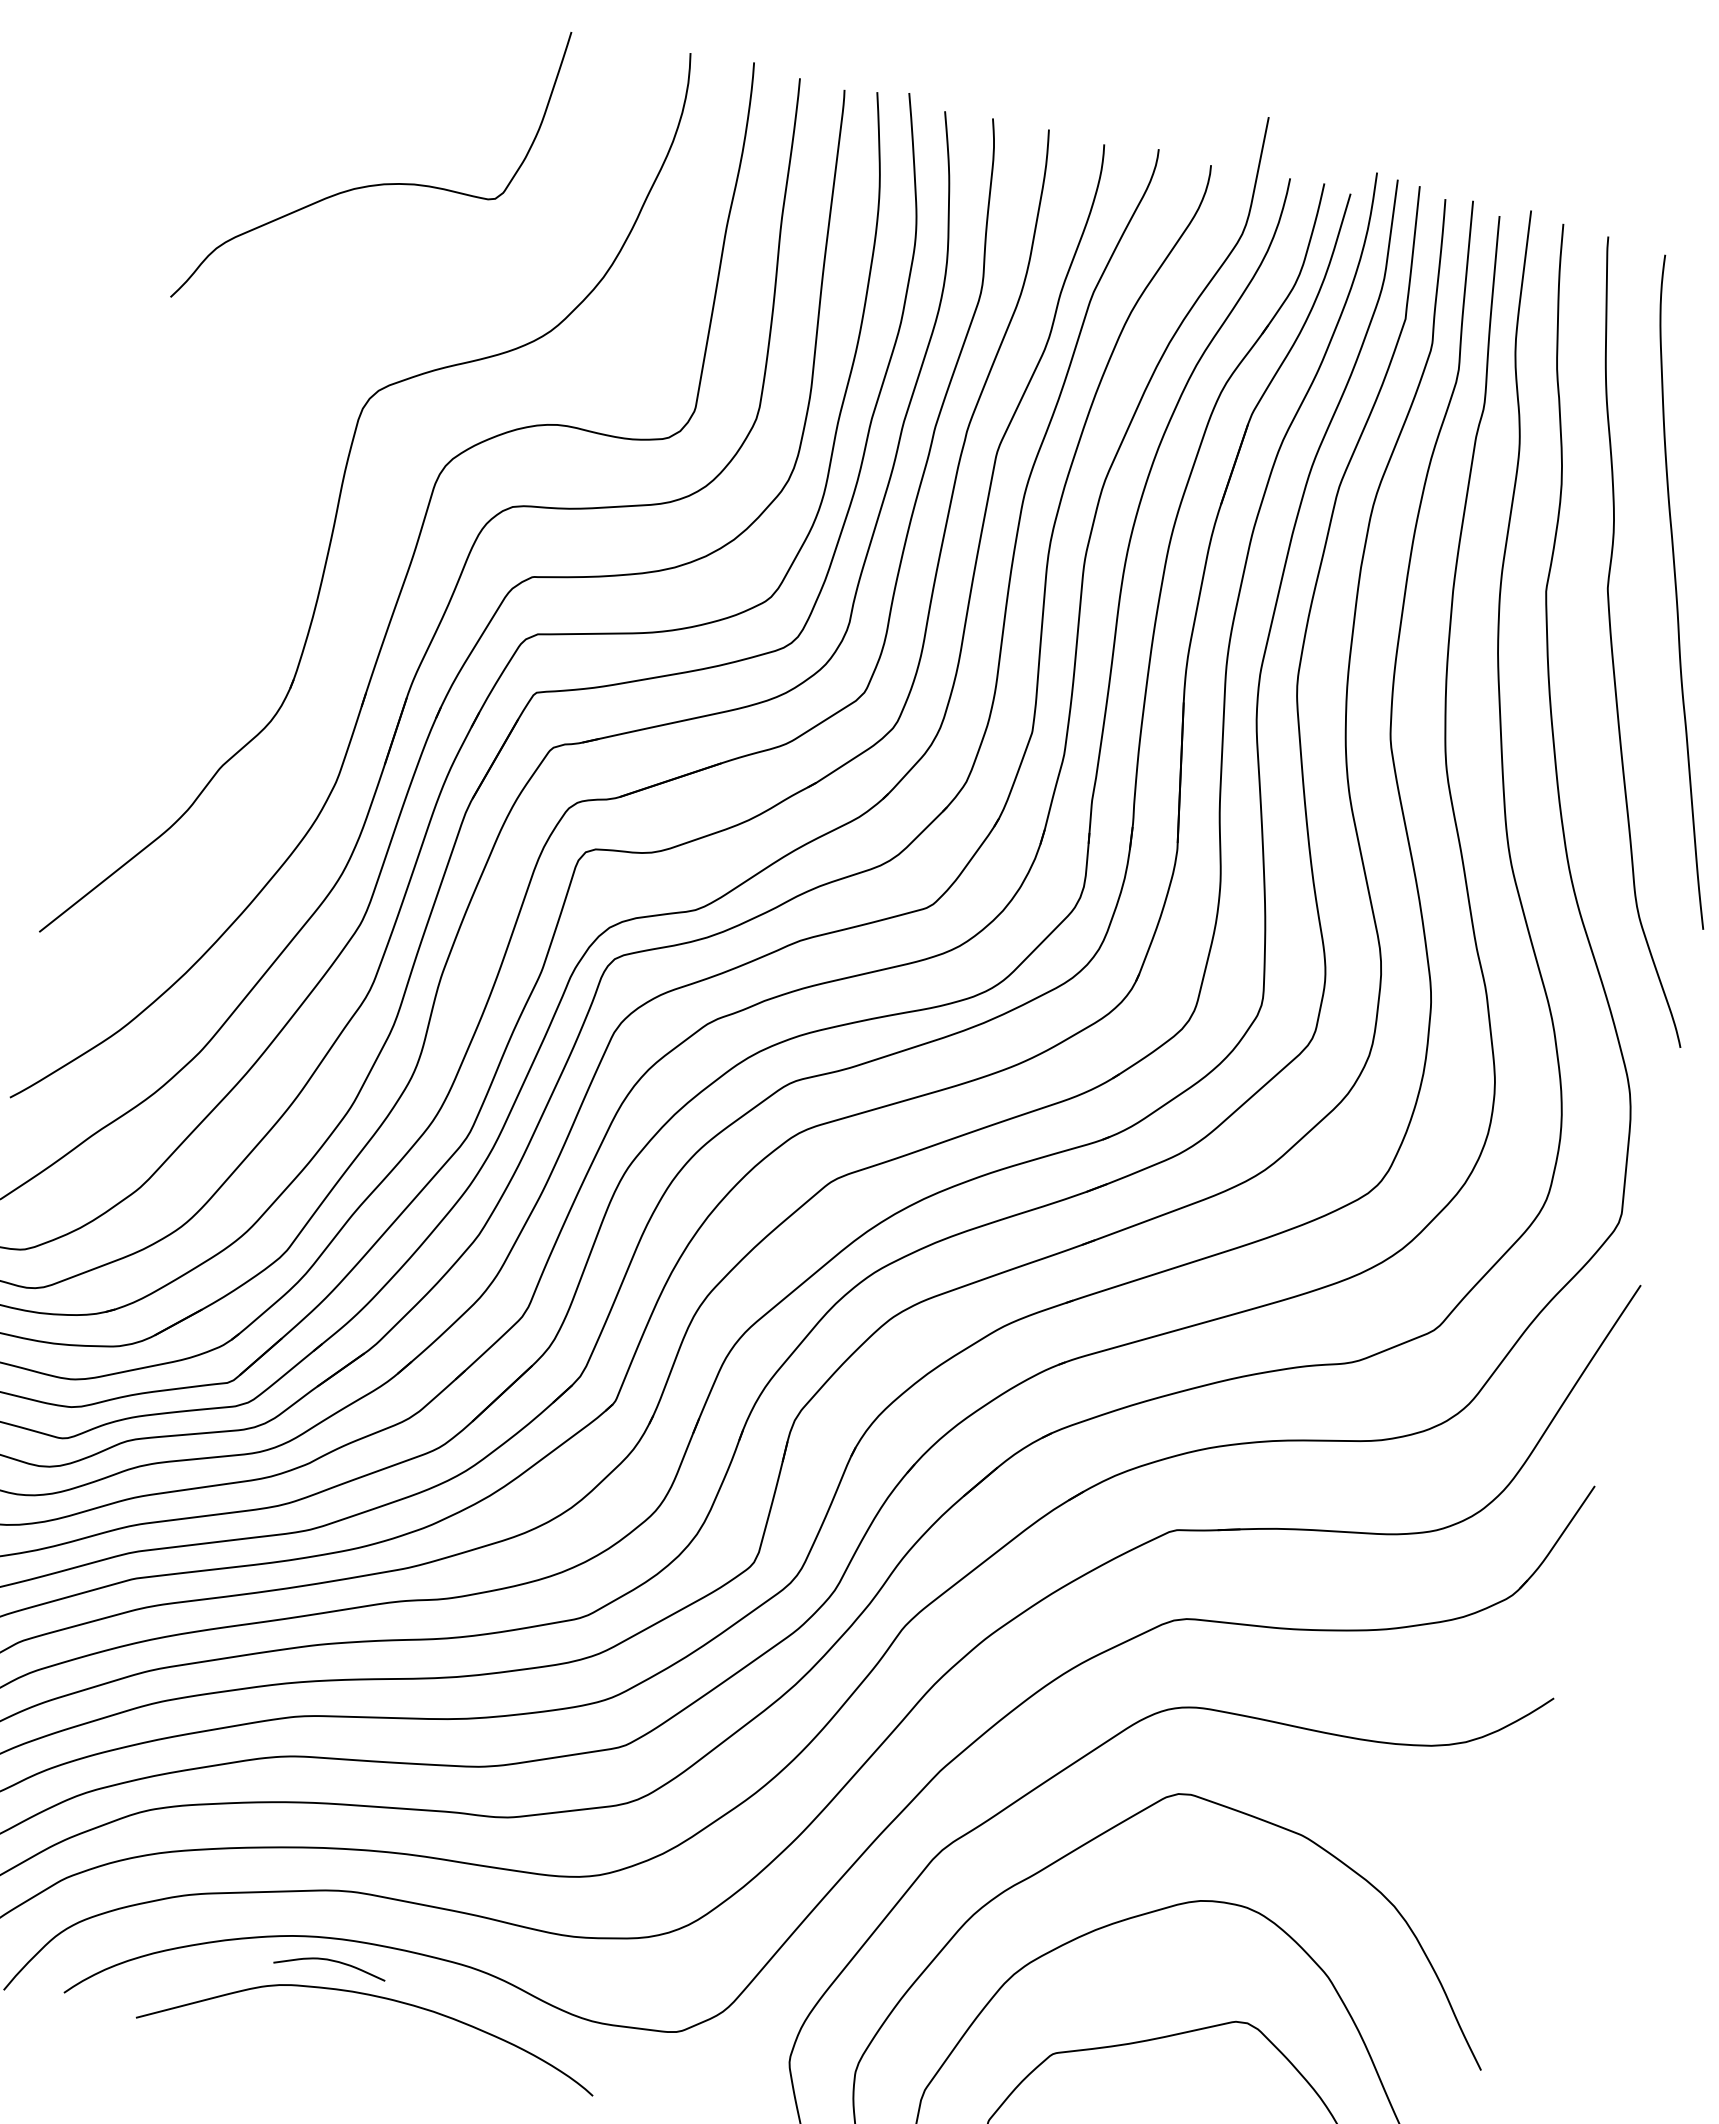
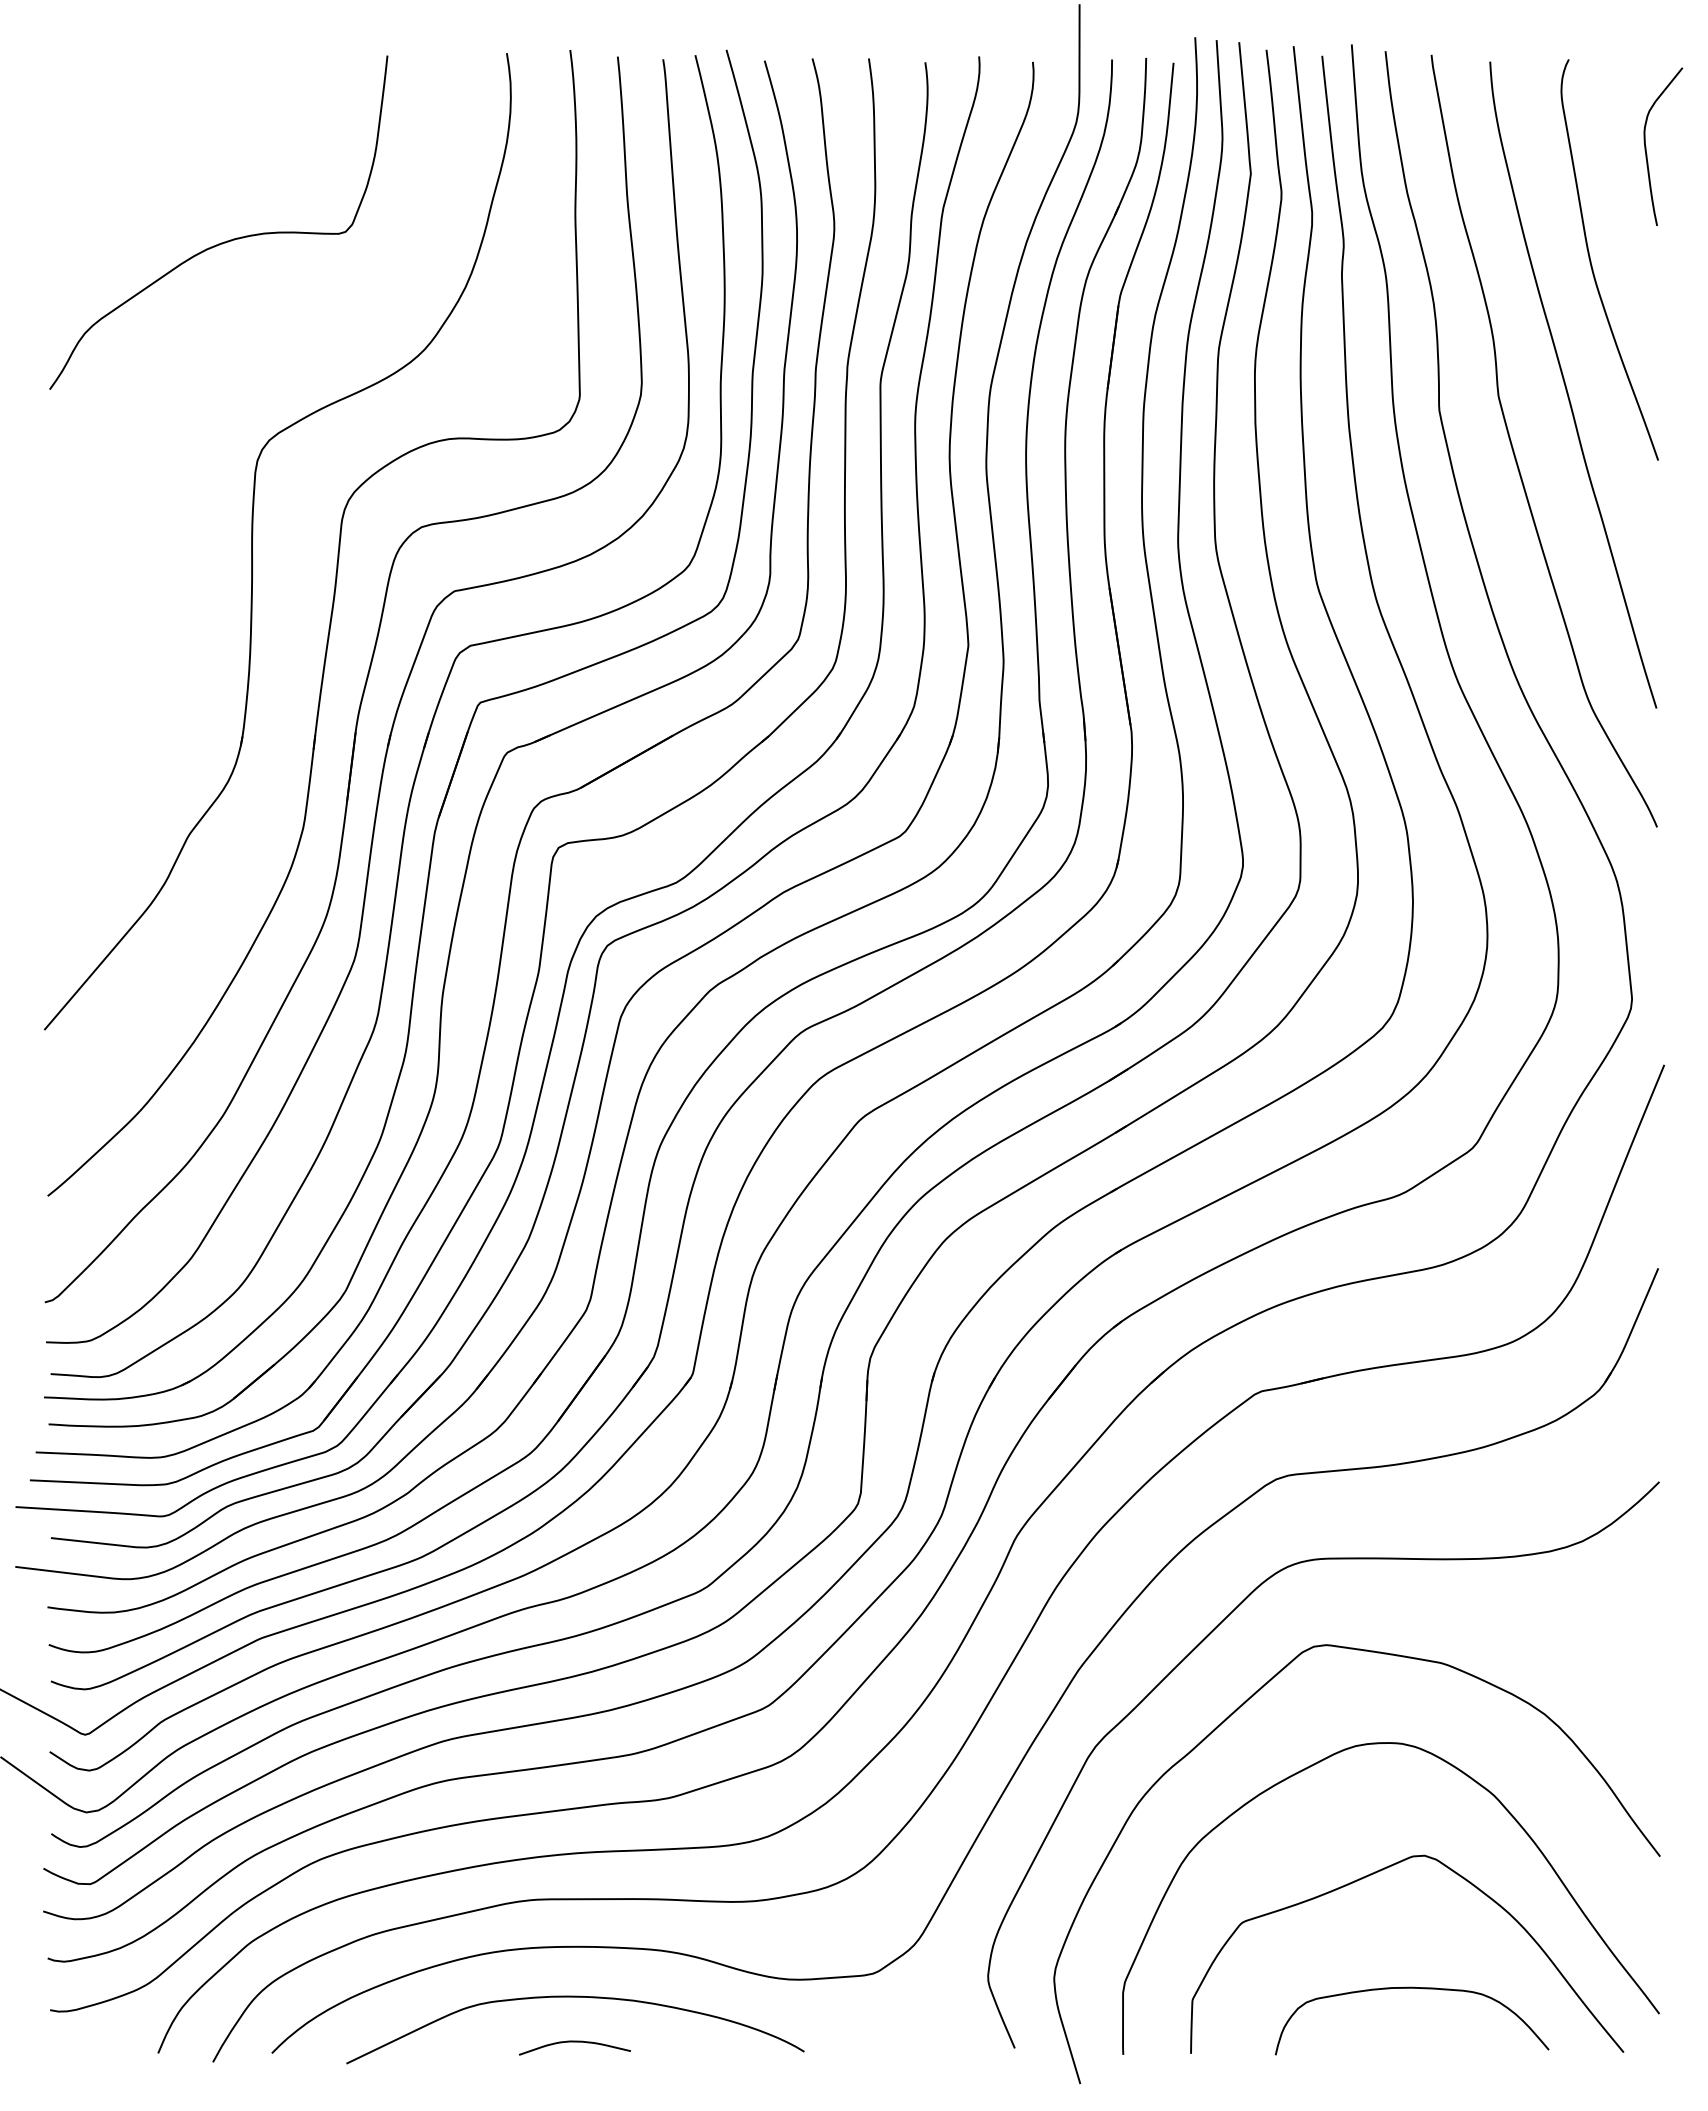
curve: (330, 1961) -> (574, 2042), moved

